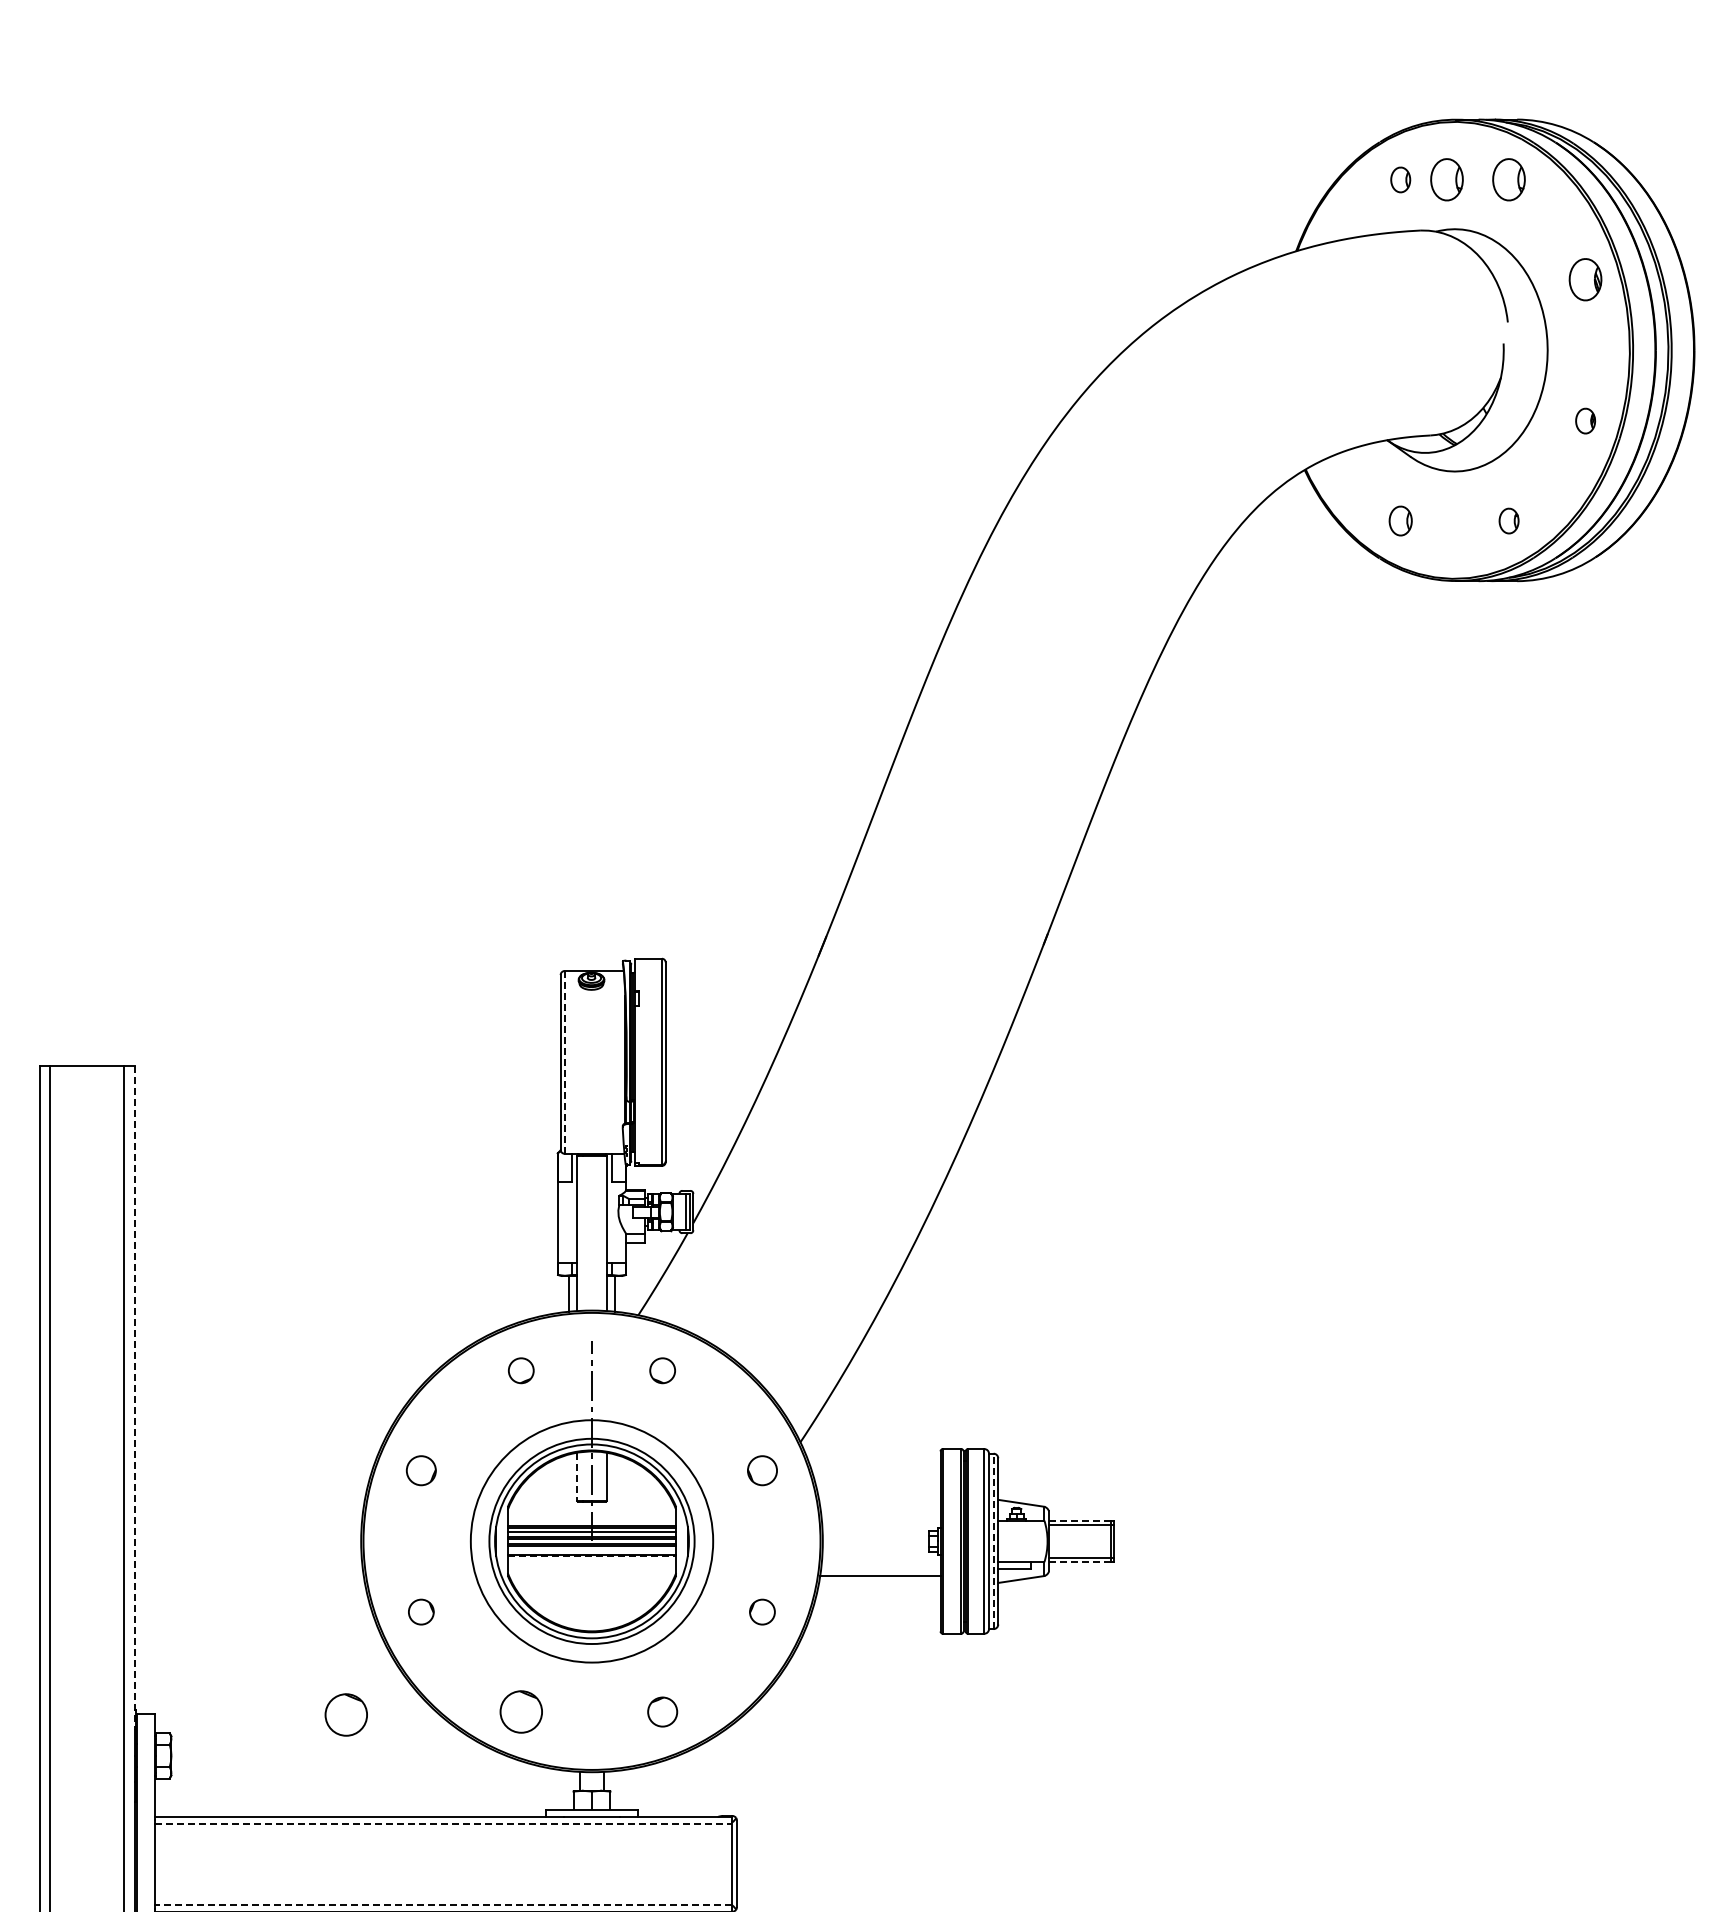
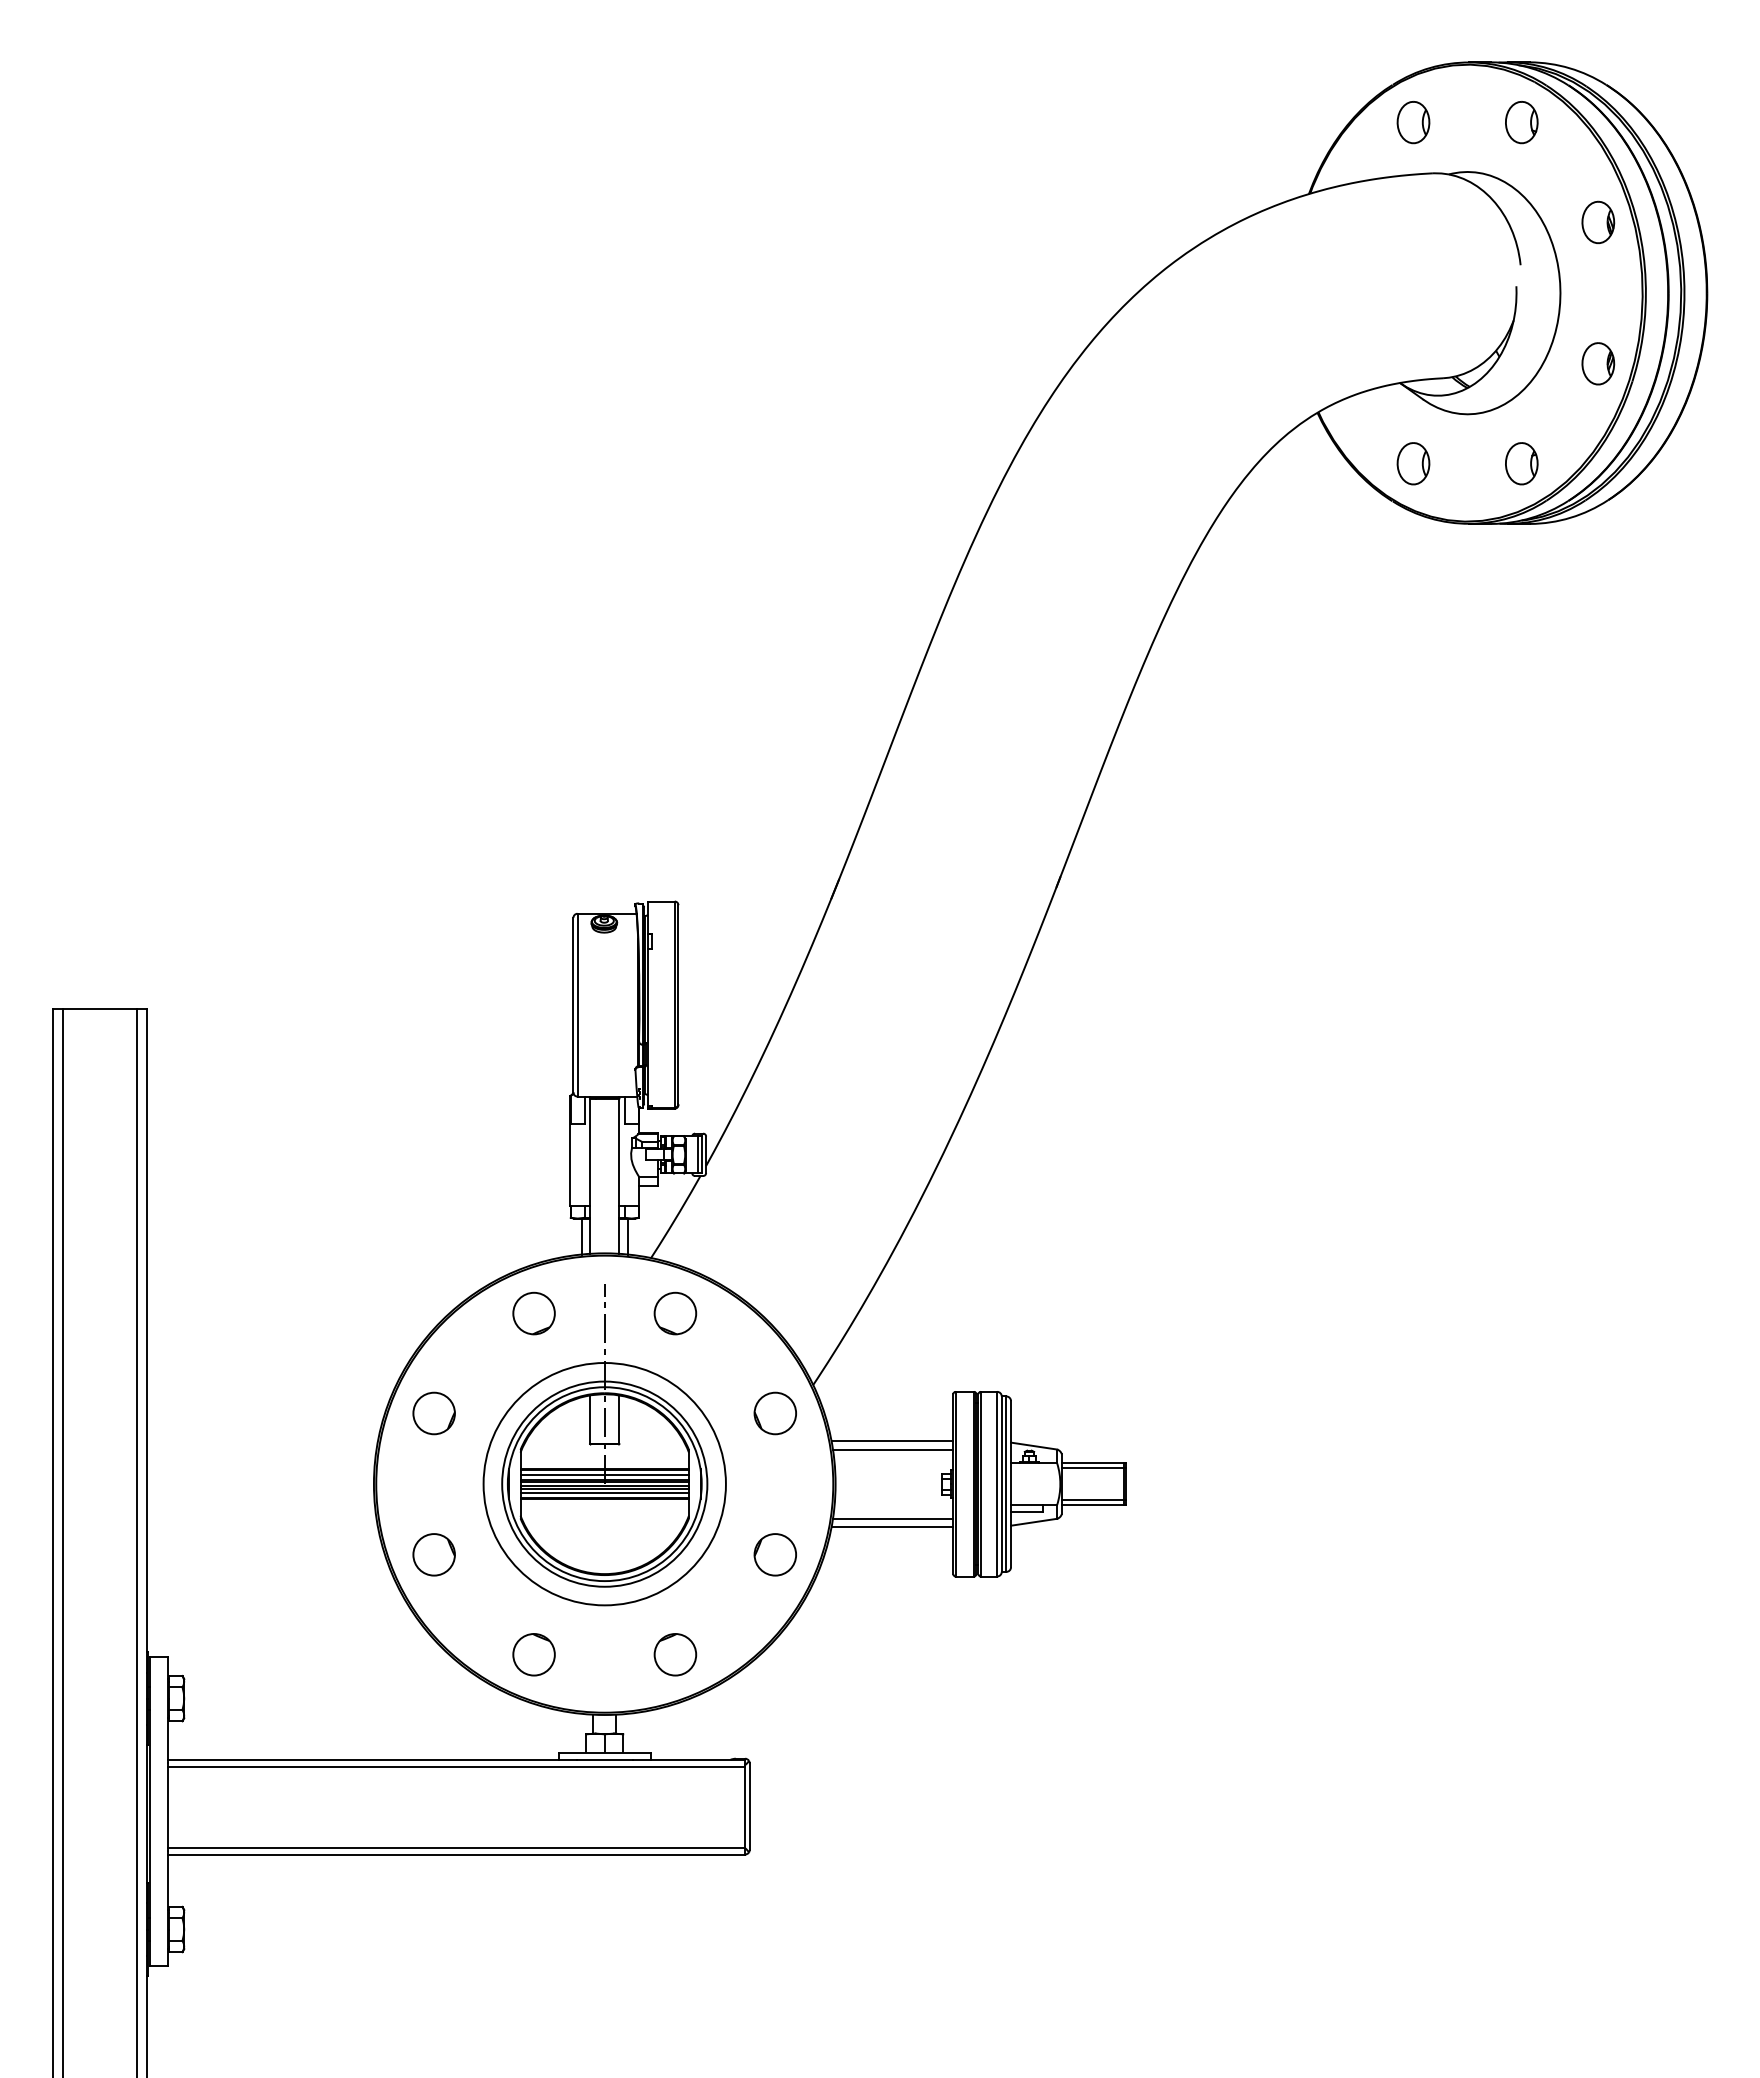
part: (1400, 179) -> (1413, 122), size x1.67
part: (1446, 179) -> (1459, 122), removed
part: (1585, 420) -> (1598, 363), size x1.67
part: (1400, 520) -> (1413, 463), size x1.43
part: (1508, 520) -> (1521, 463), size x1.67
line: (564, 1062) -> (577, 1005), dashed -> solid
part: (520, 1370) -> (533, 1313), size x1.67
part: (662, 1370) -> (675, 1313), size x1.67
line: (134, 1397) -> (147, 1340), dashed -> solid
part: (420, 1470) -> (433, 1413), size x1.43
part: (761, 1470) -> (774, 1413), size x1.43
line: (577, 1477) -> (590, 1420), dashed -> solid
line: (879, 1498) -> (892, 1441), added
line: (879, 1506) -> (892, 1449), added
line: (1079, 1520) -> (1092, 1463), dashed -> solid
line: (993, 1541) -> (1006, 1484), dashed -> solid
line: (591, 1550) -> (604, 1493), added
line: (592, 1556) -> (605, 1499), dashed -> solid
line: (1079, 1561) -> (1092, 1504), dashed -> solid
line: (879, 1583) -> (892, 1526), added
part: (420, 1611) -> (433, 1554), size x1.67
part: (761, 1611) -> (774, 1554), size x1.67
part: (662, 1711) -> (675, 1654), size x1.43
part: (345, 1714) -> (358, 1657), removed
line: (443, 1823) -> (456, 1766), dashed -> solid
line: (443, 1904) -> (456, 1847), dashed -> solid

